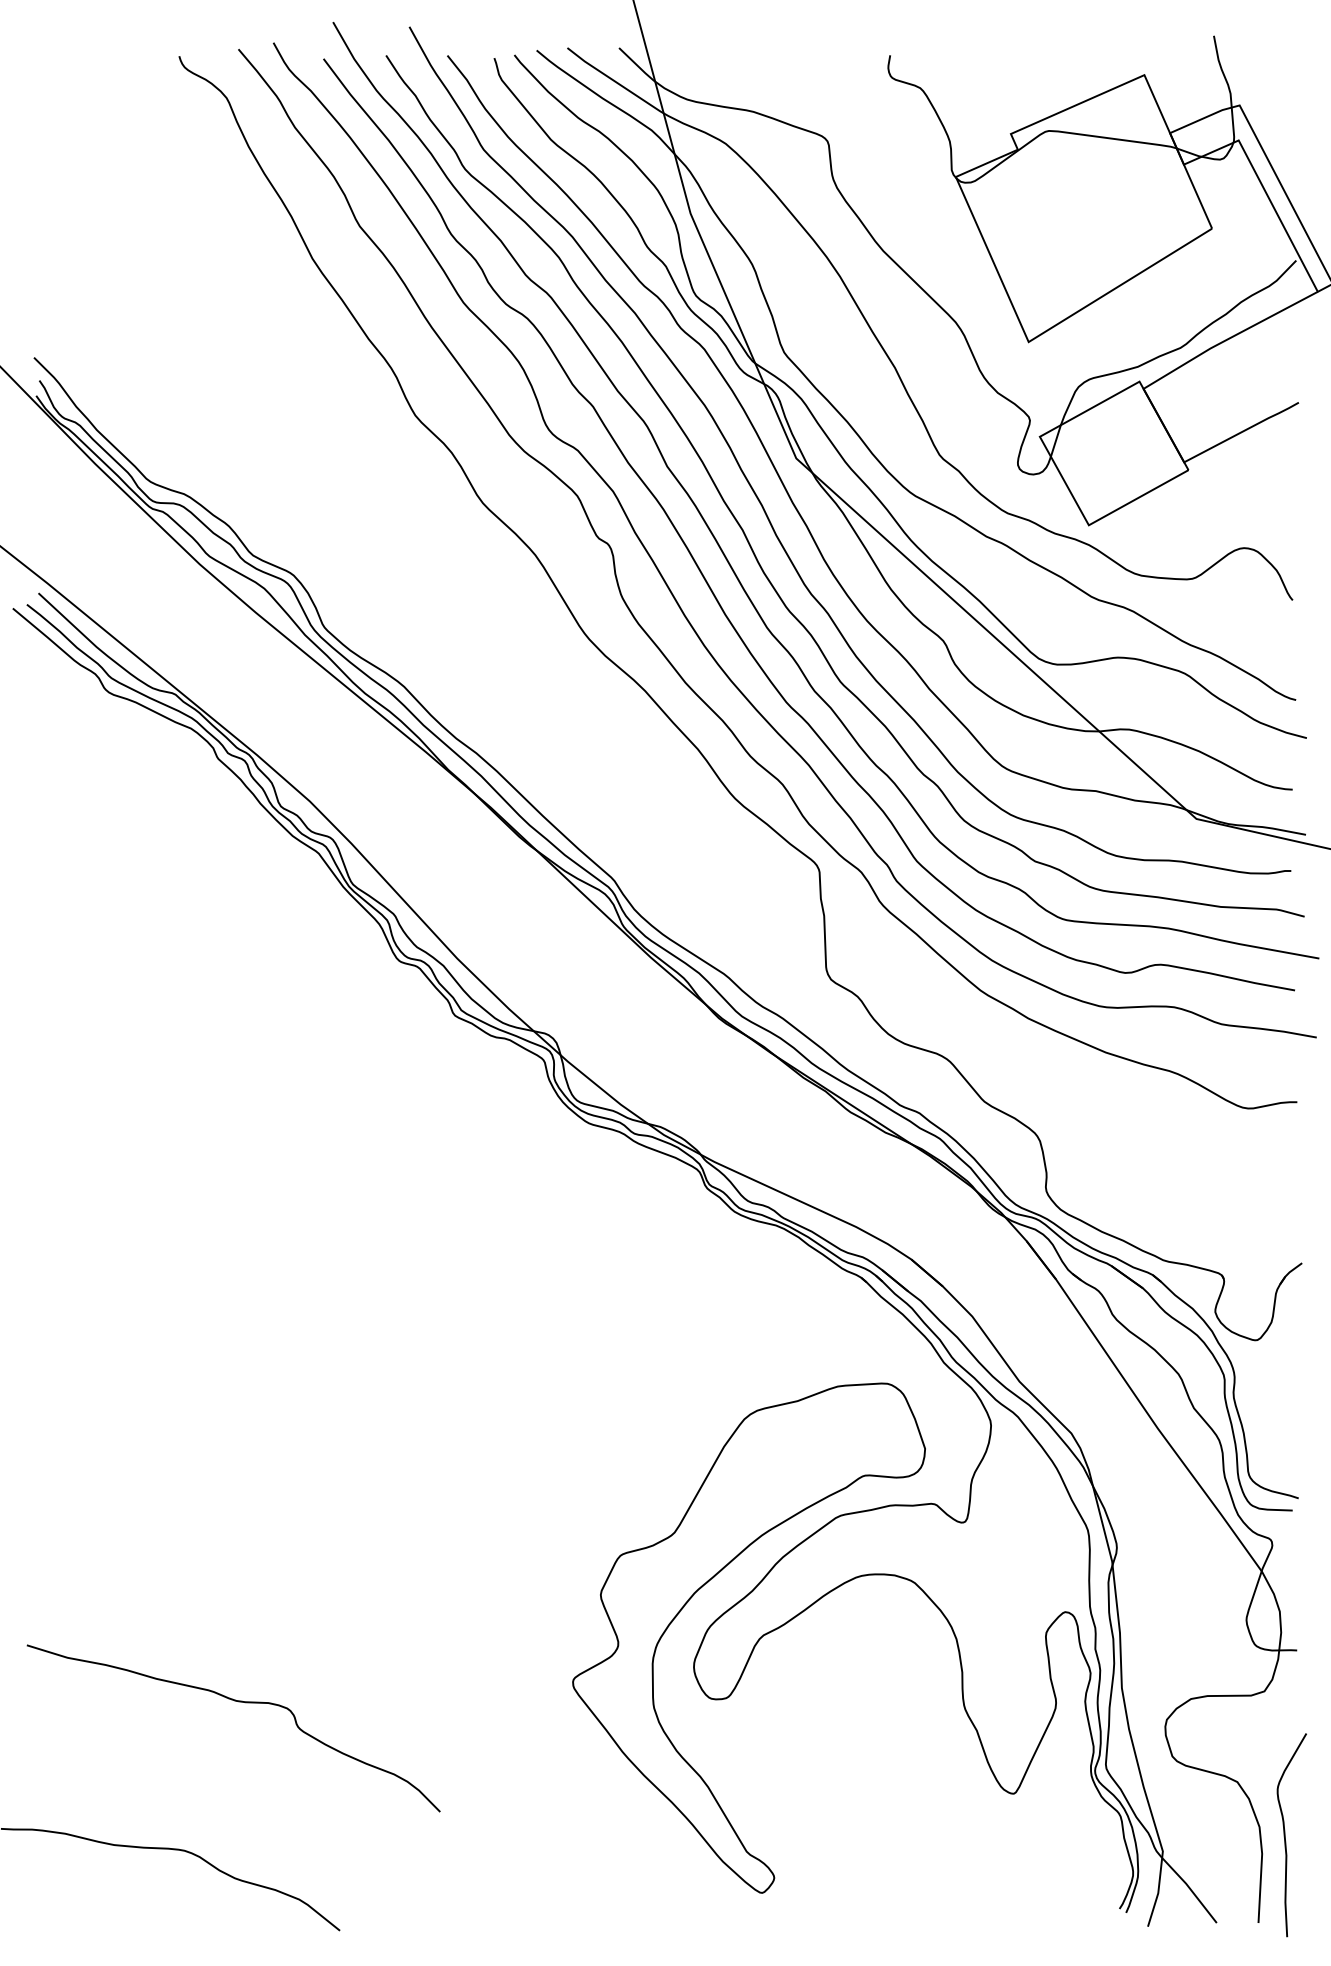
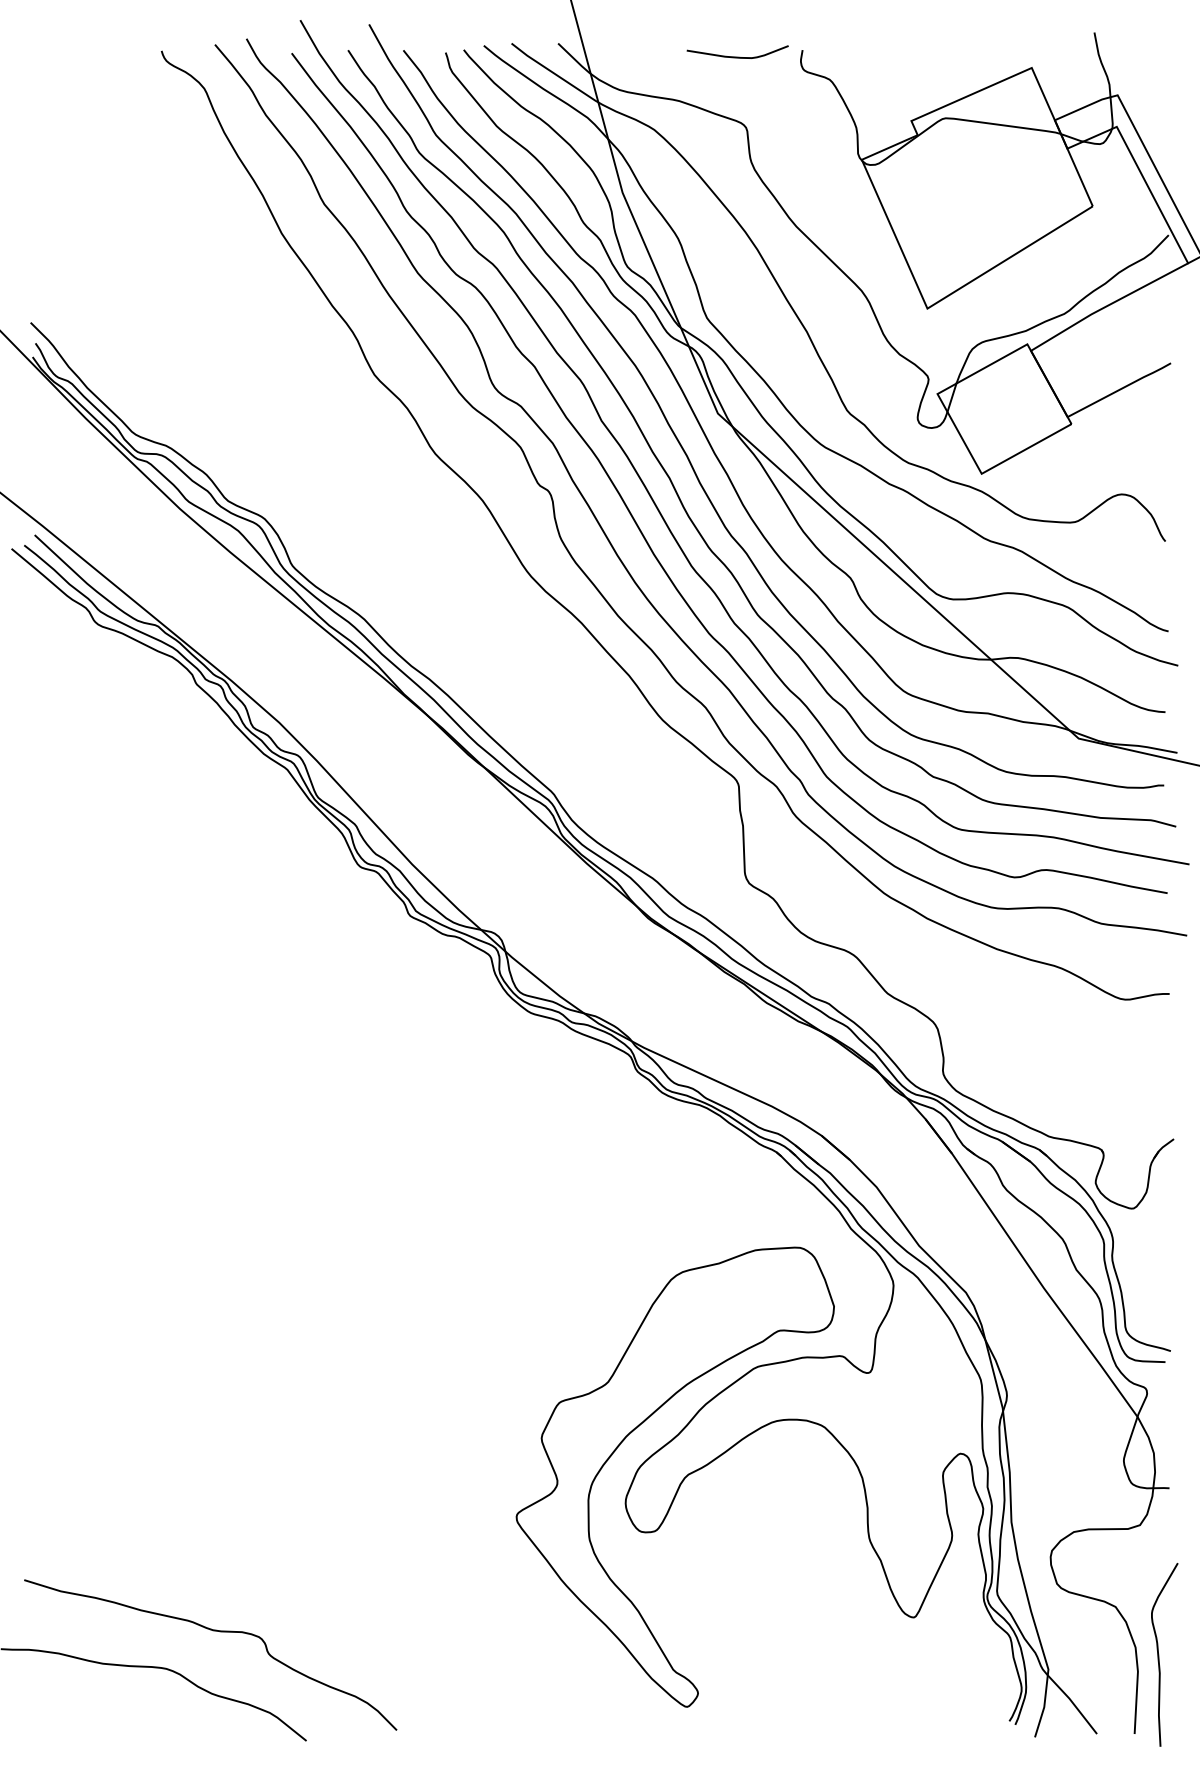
curve: (817, 62) -> (737, 56), added
curve: (238, 1702) -> (215, 1631), moved

